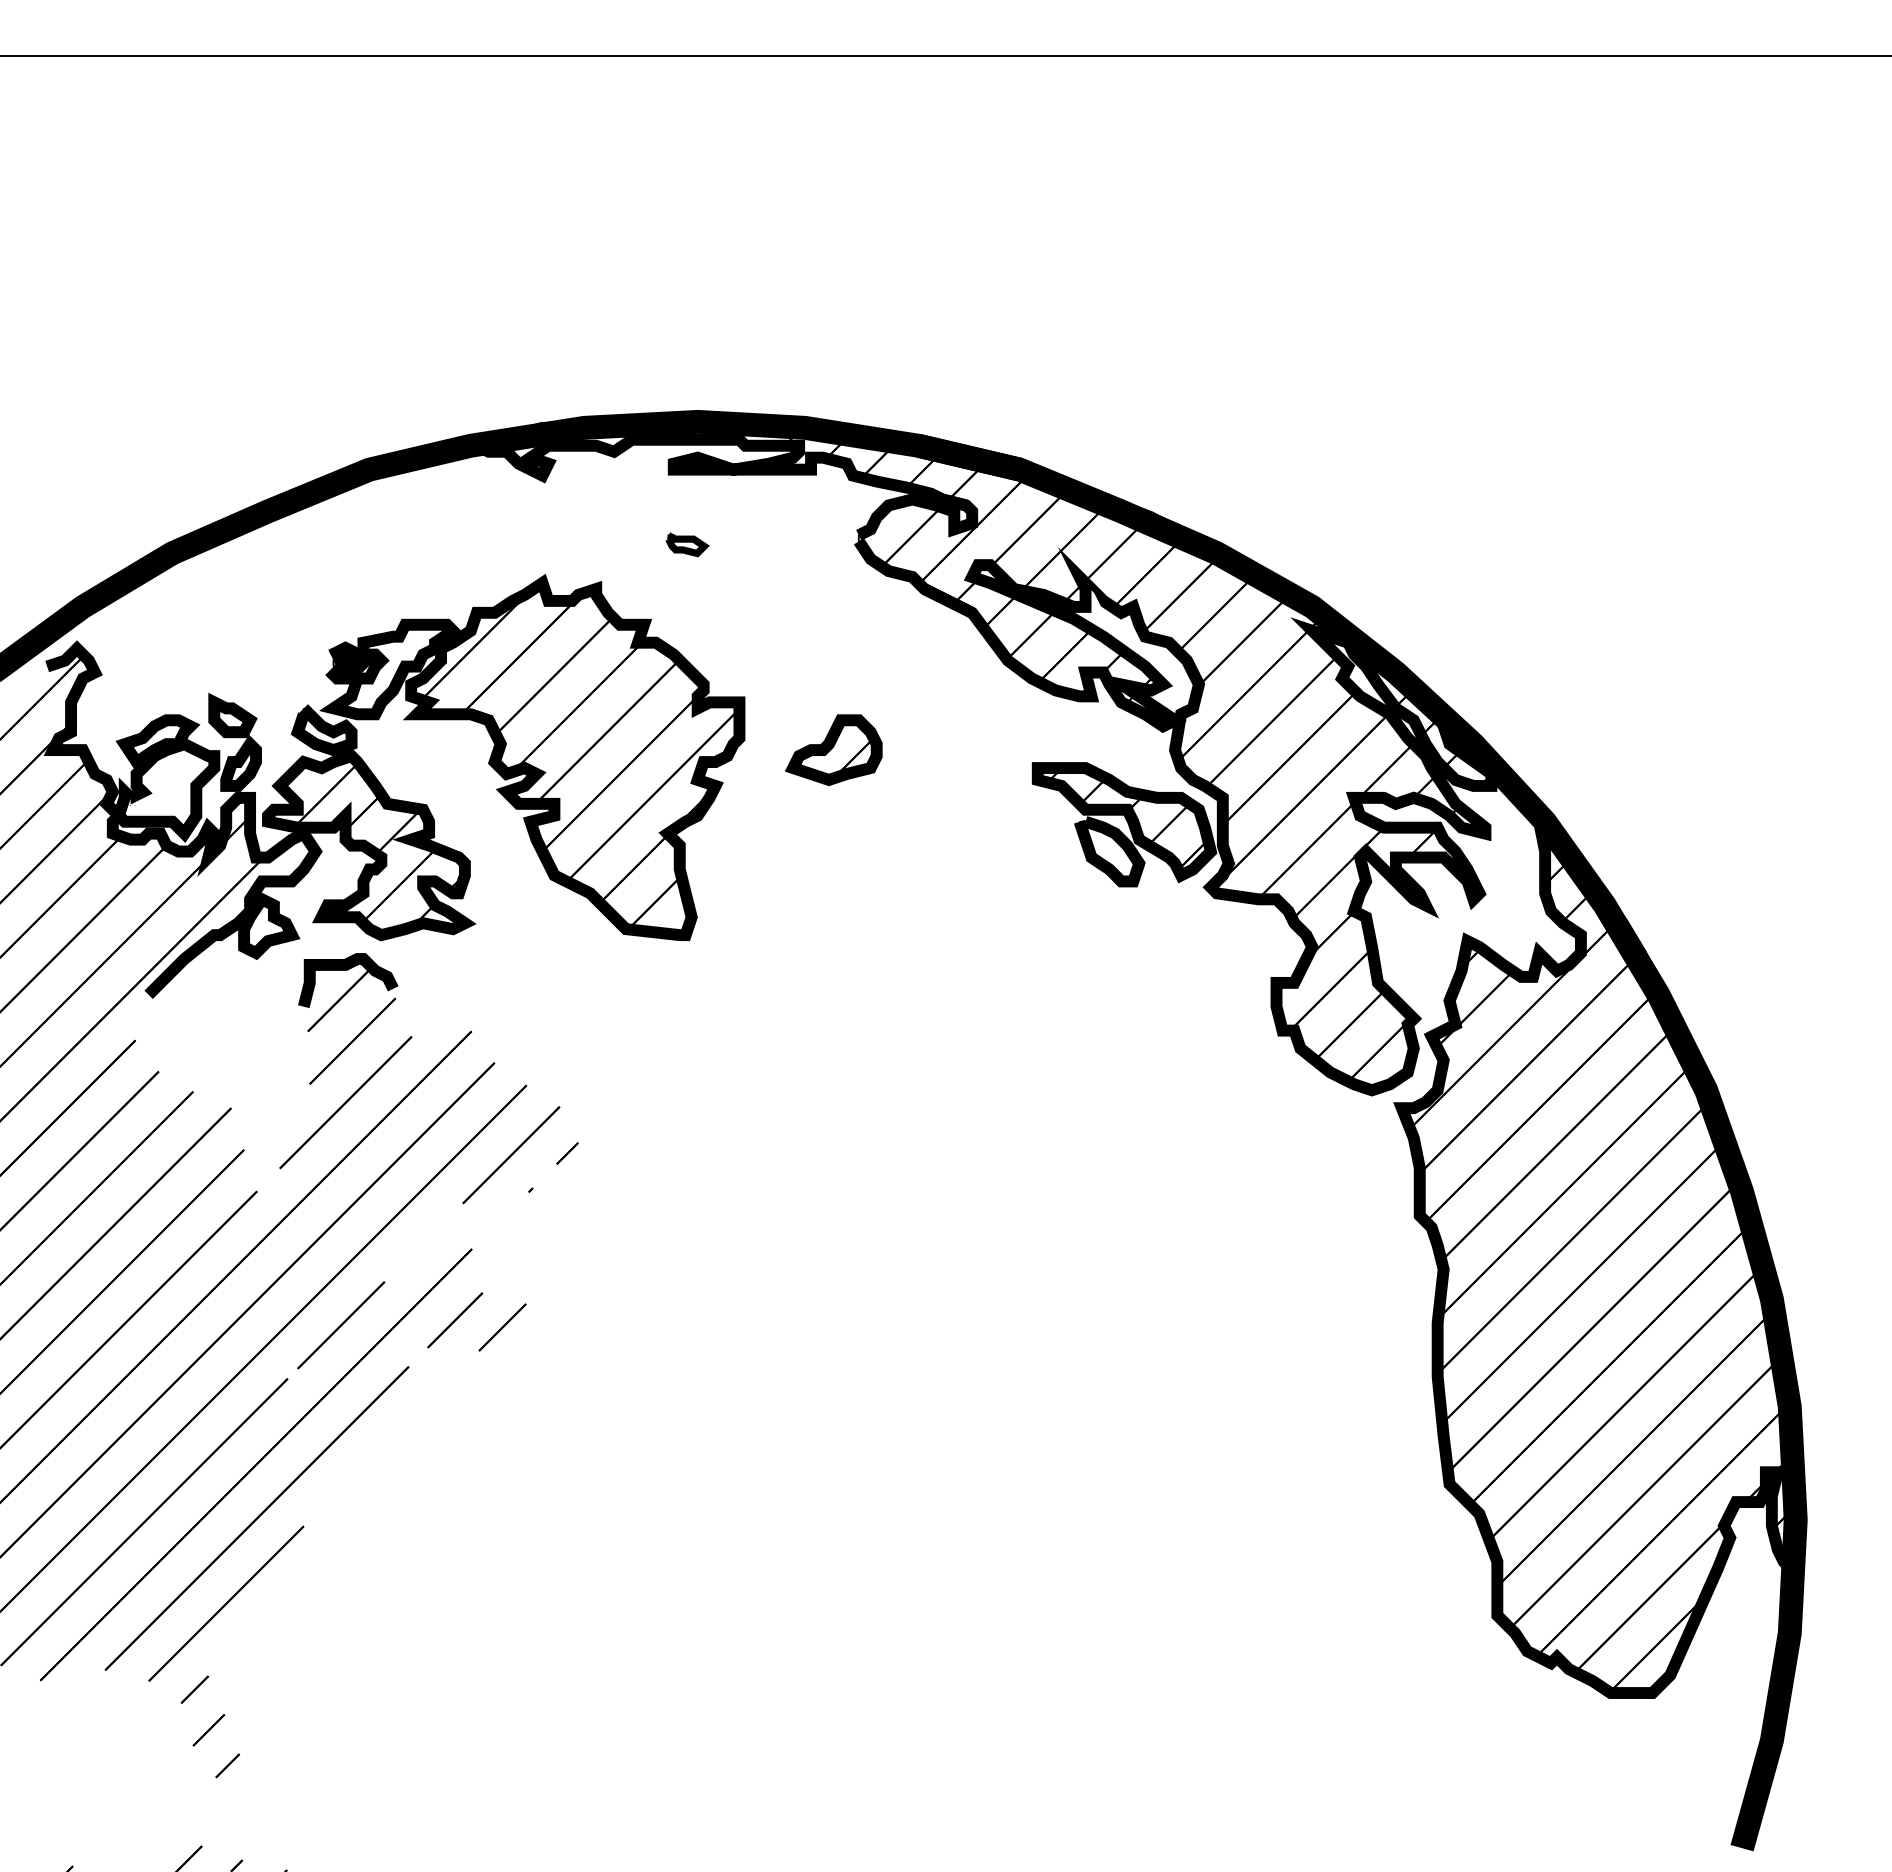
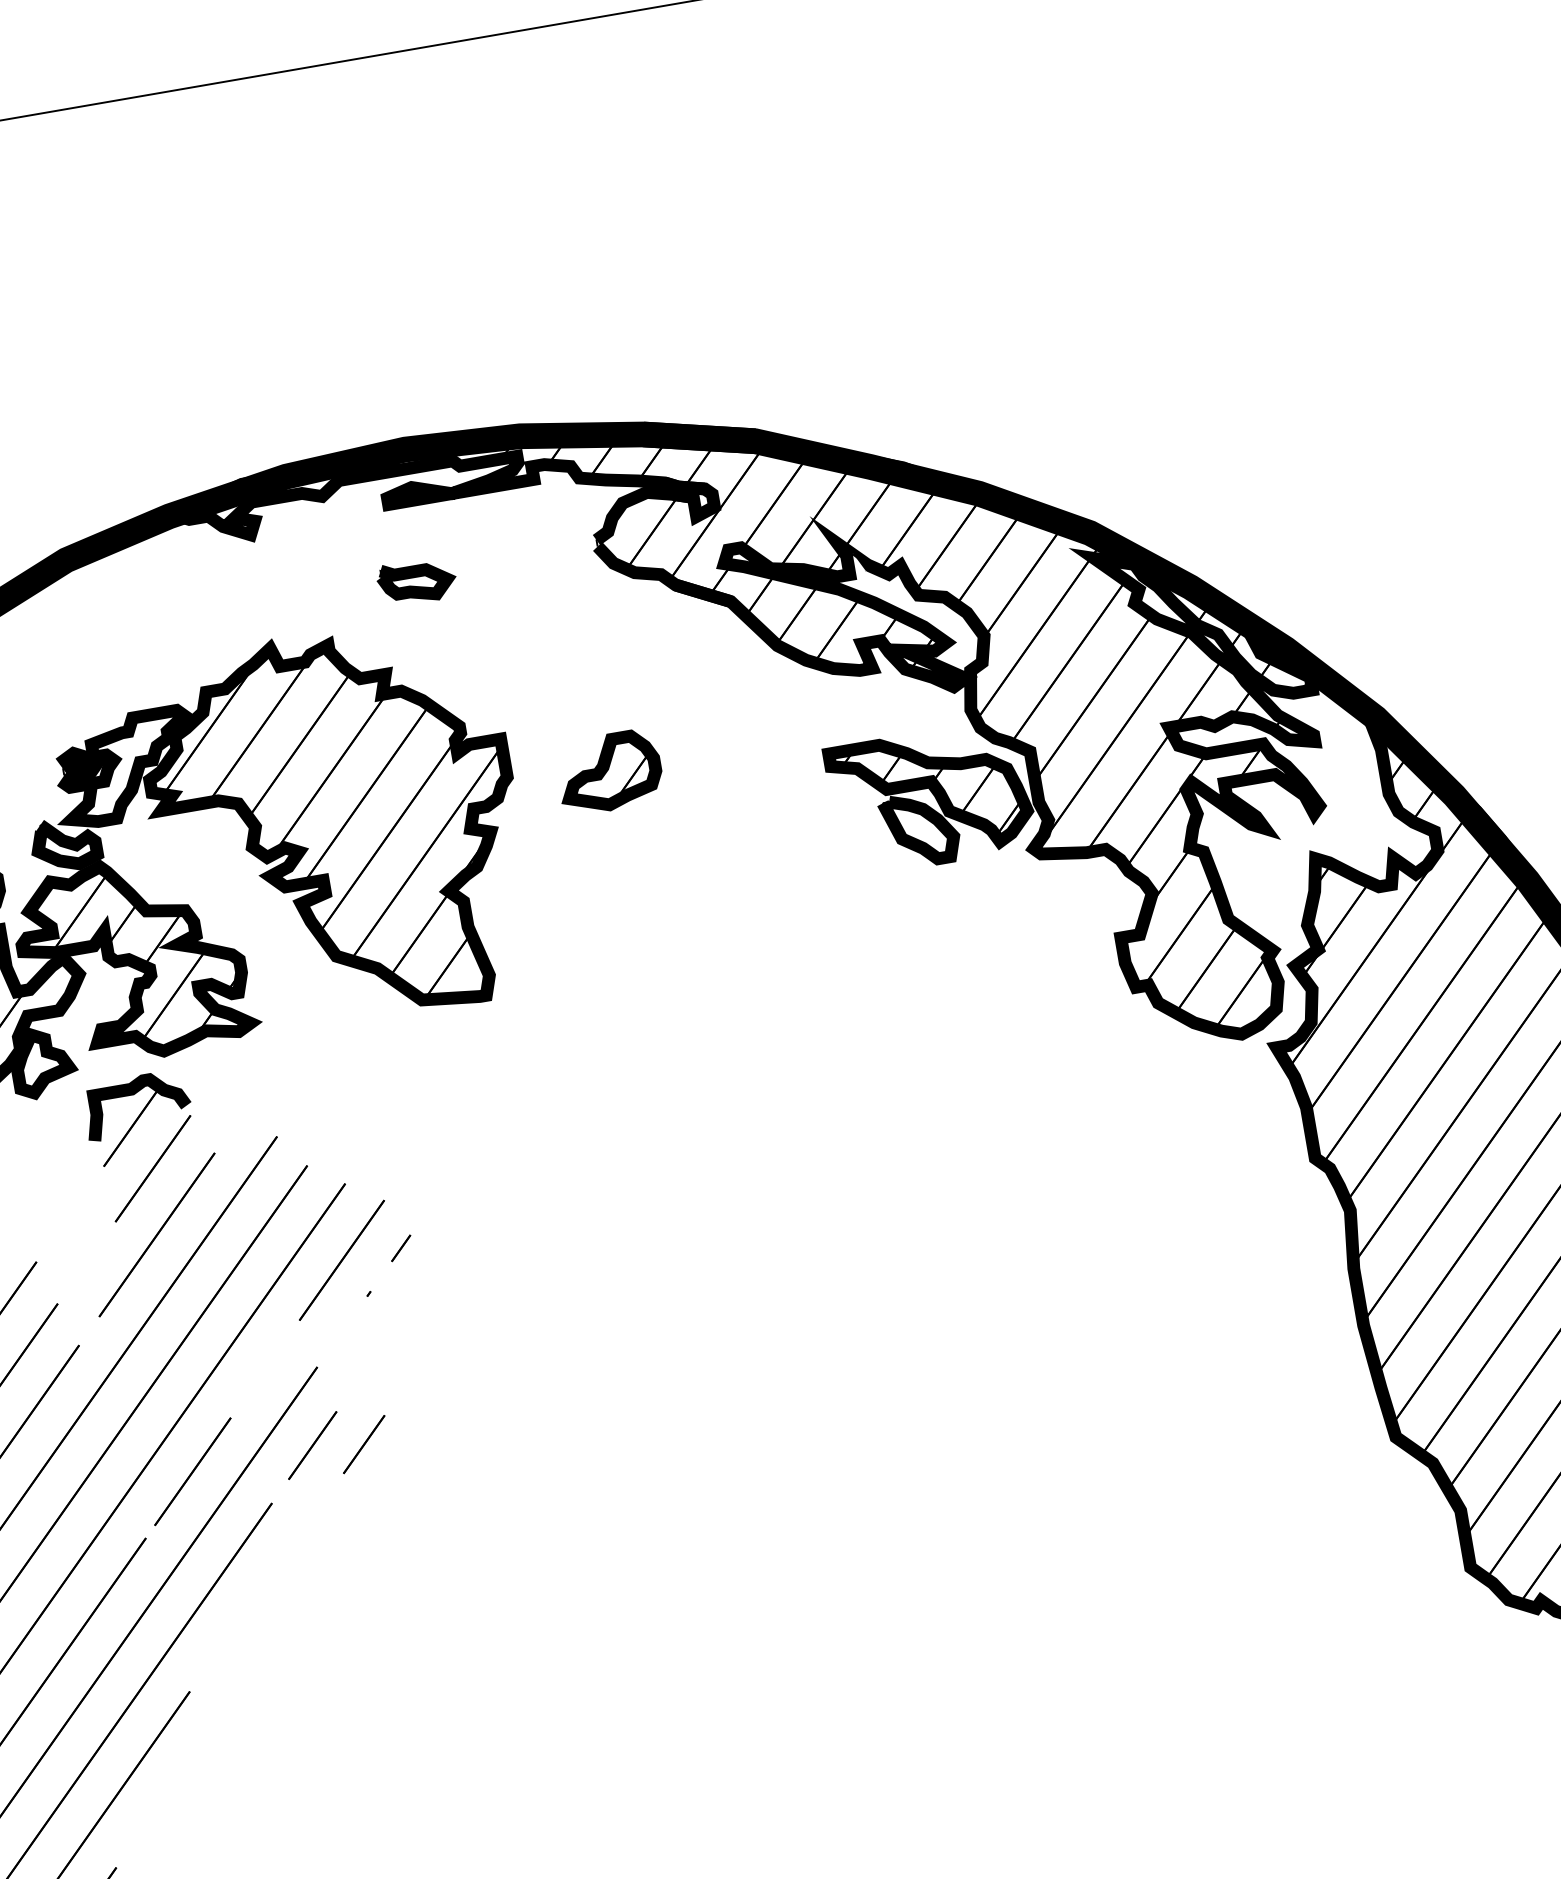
part: (687, 544) -> (416, 581), size x1.67

